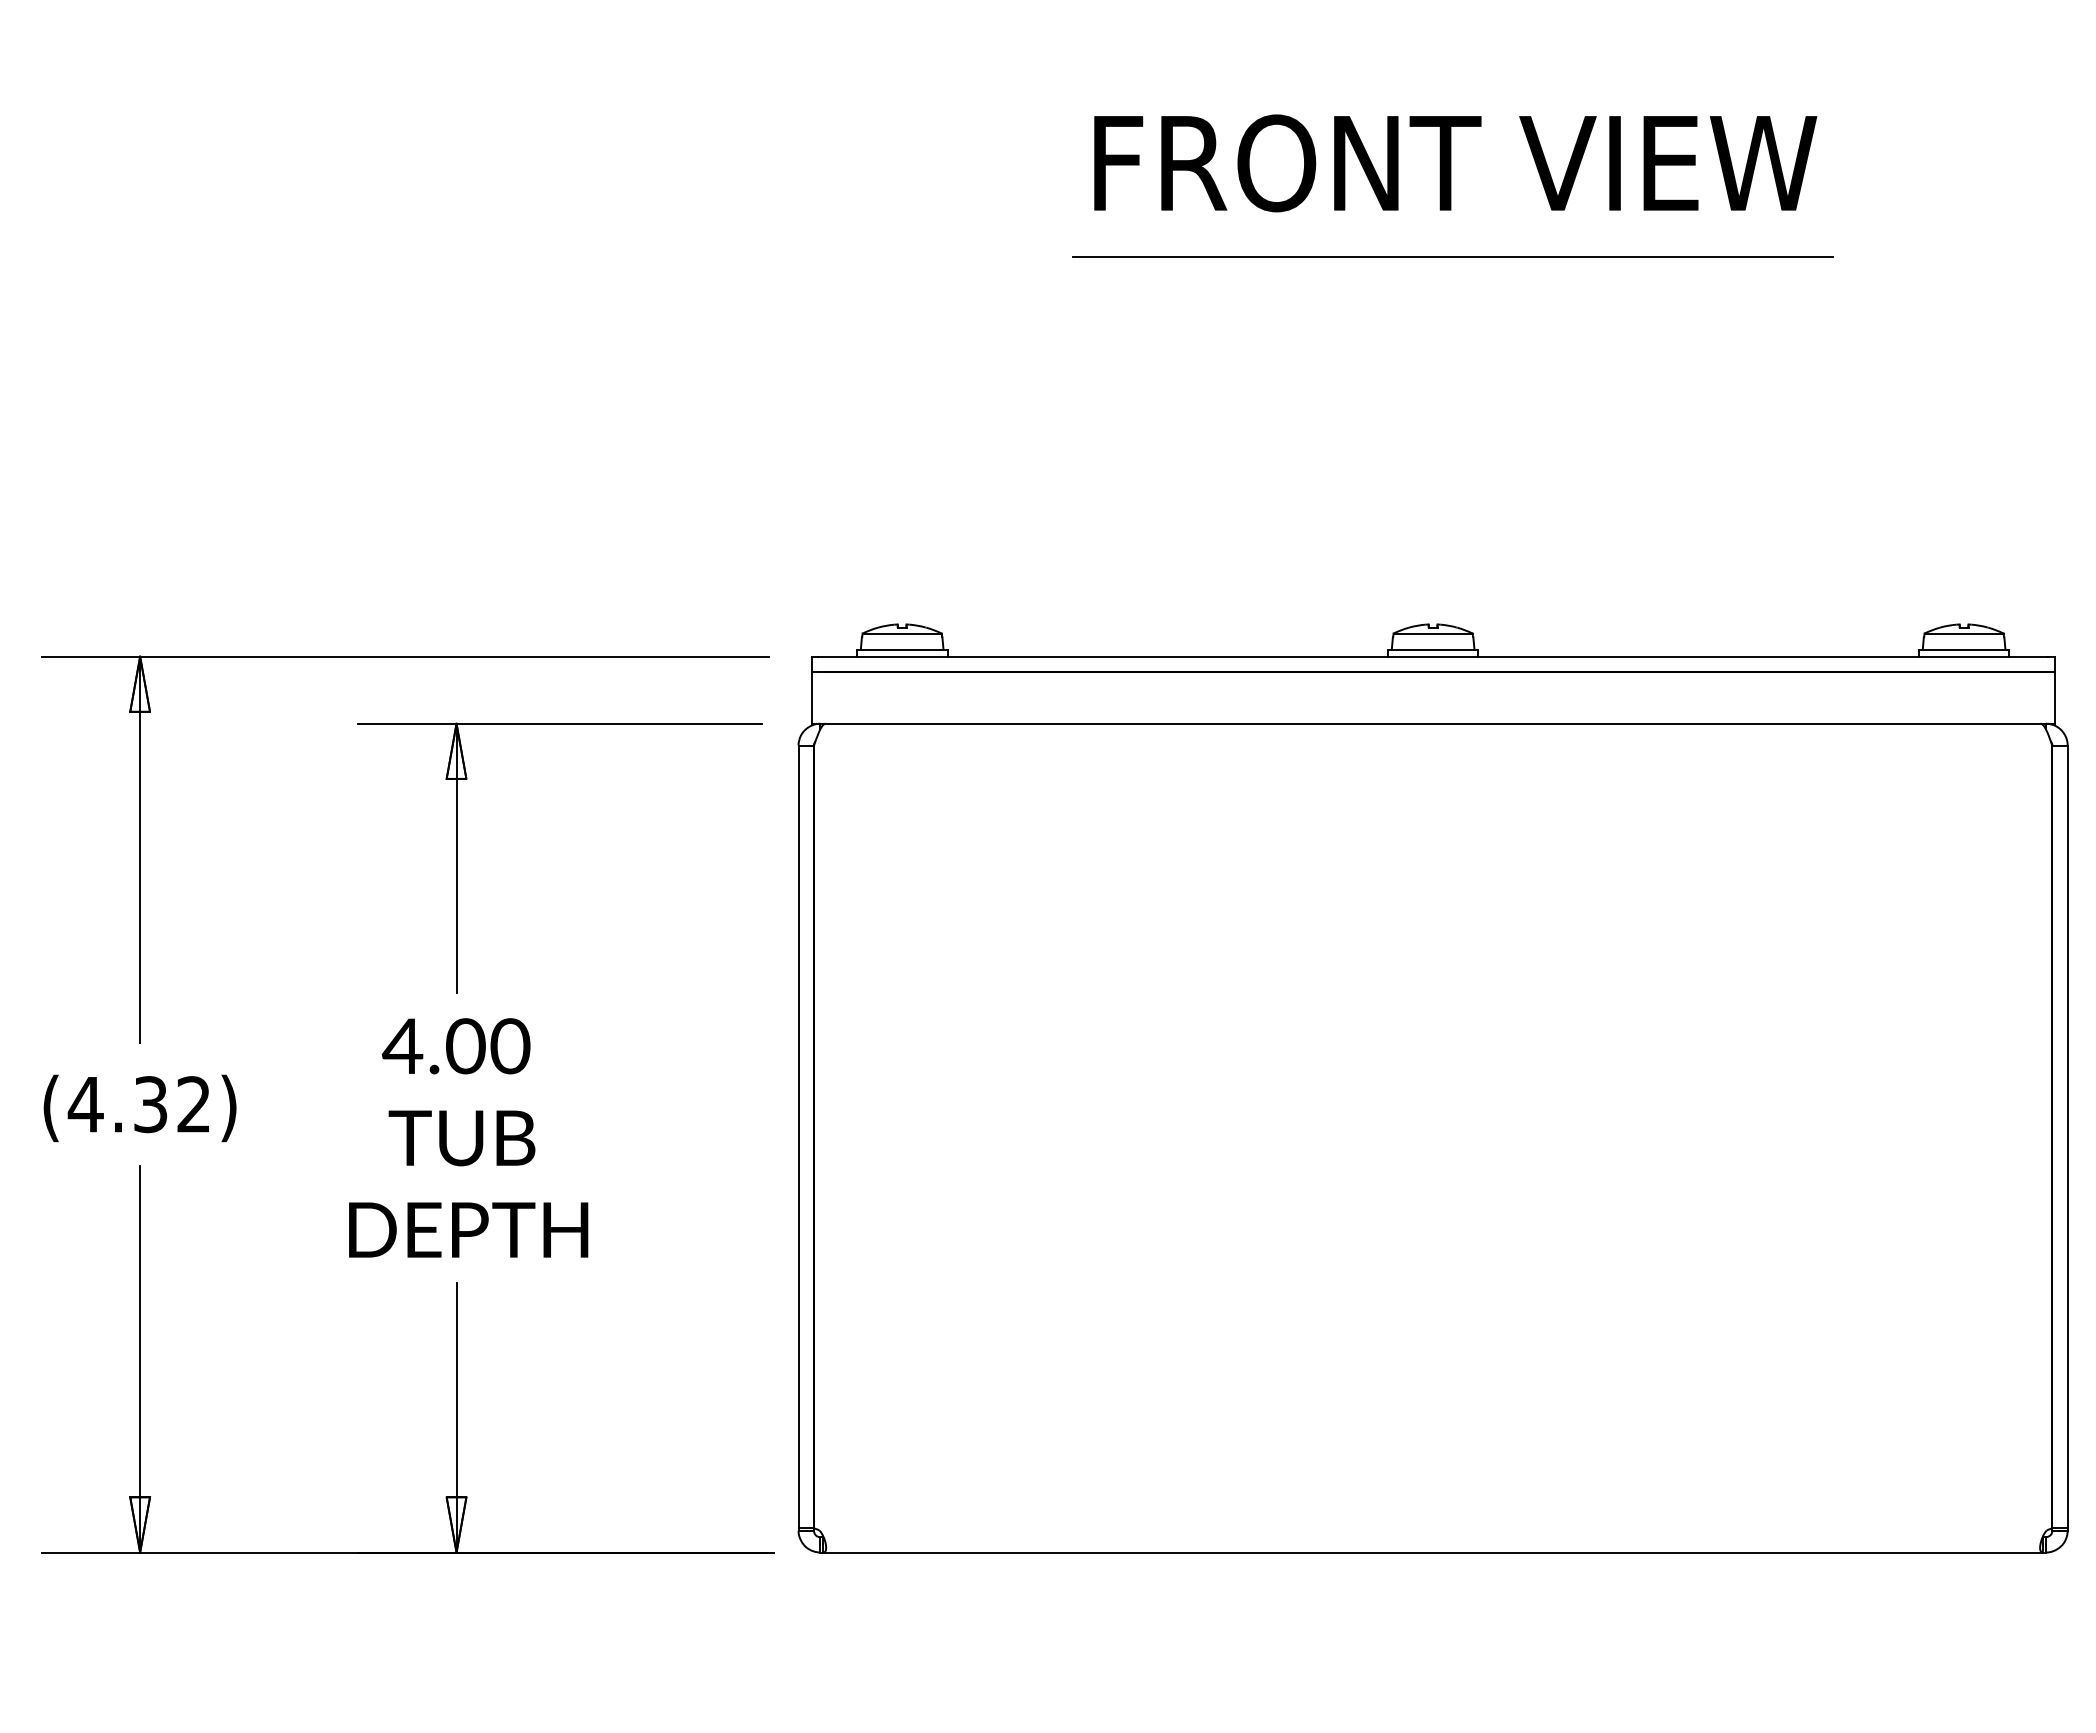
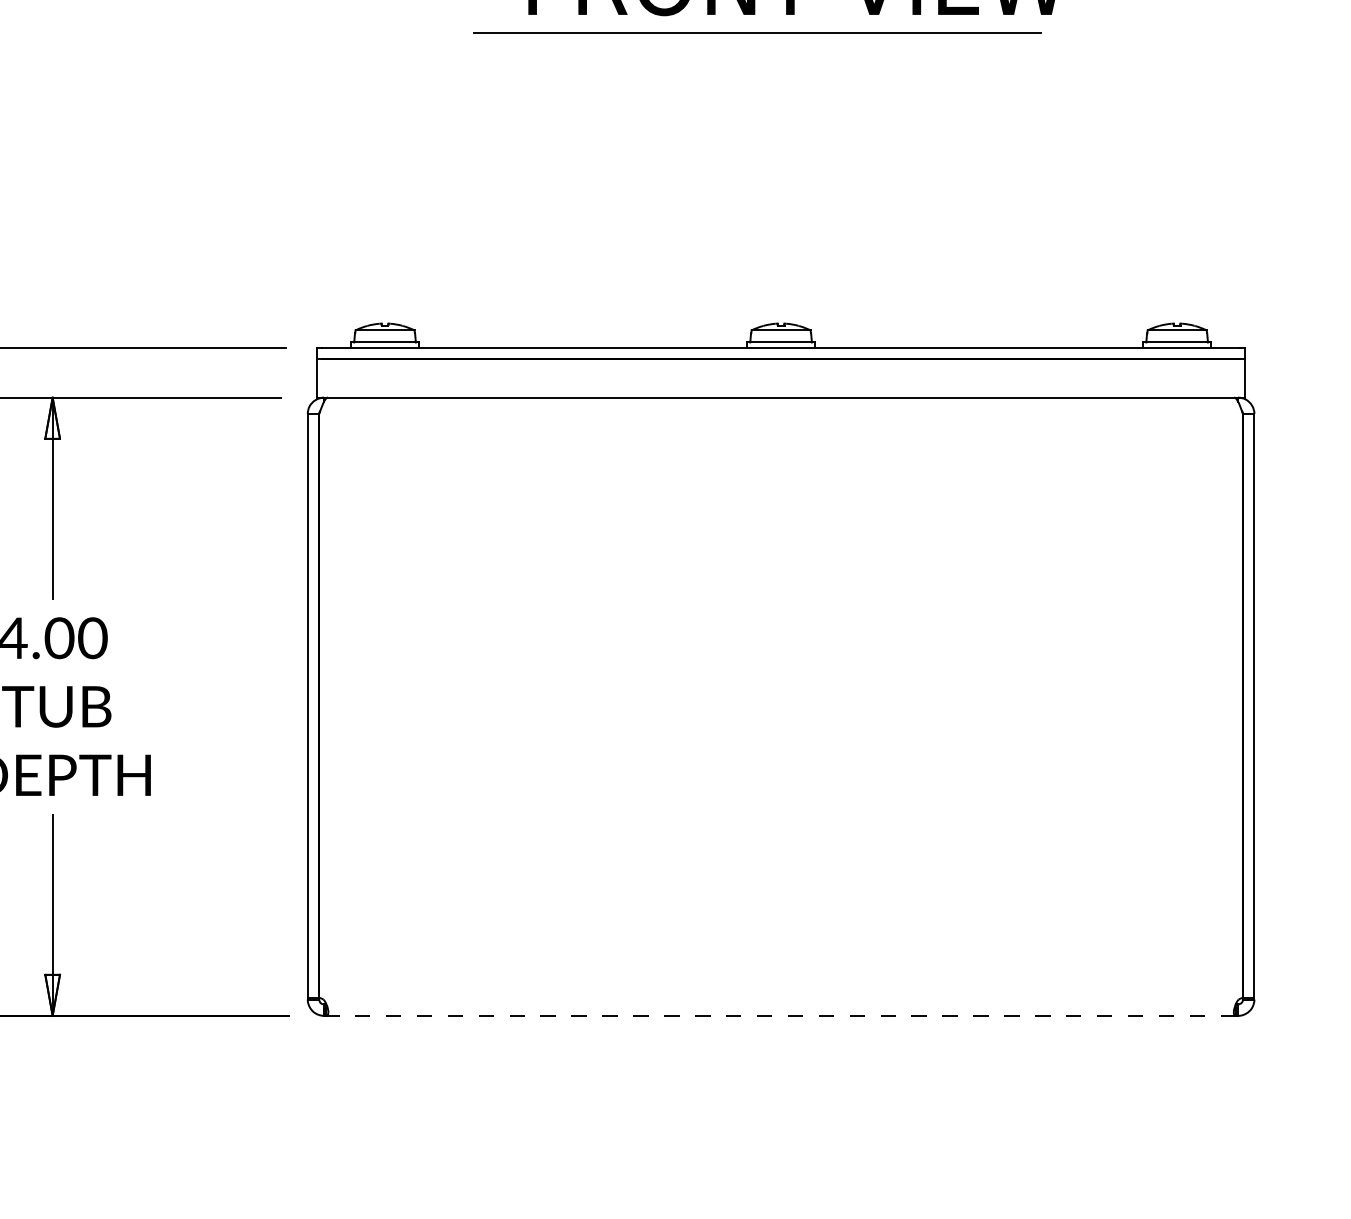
line: (1452, 256) -> (756, 32), moved
line: (1433, 1552) -> (781, 1015), solid -> dashed

